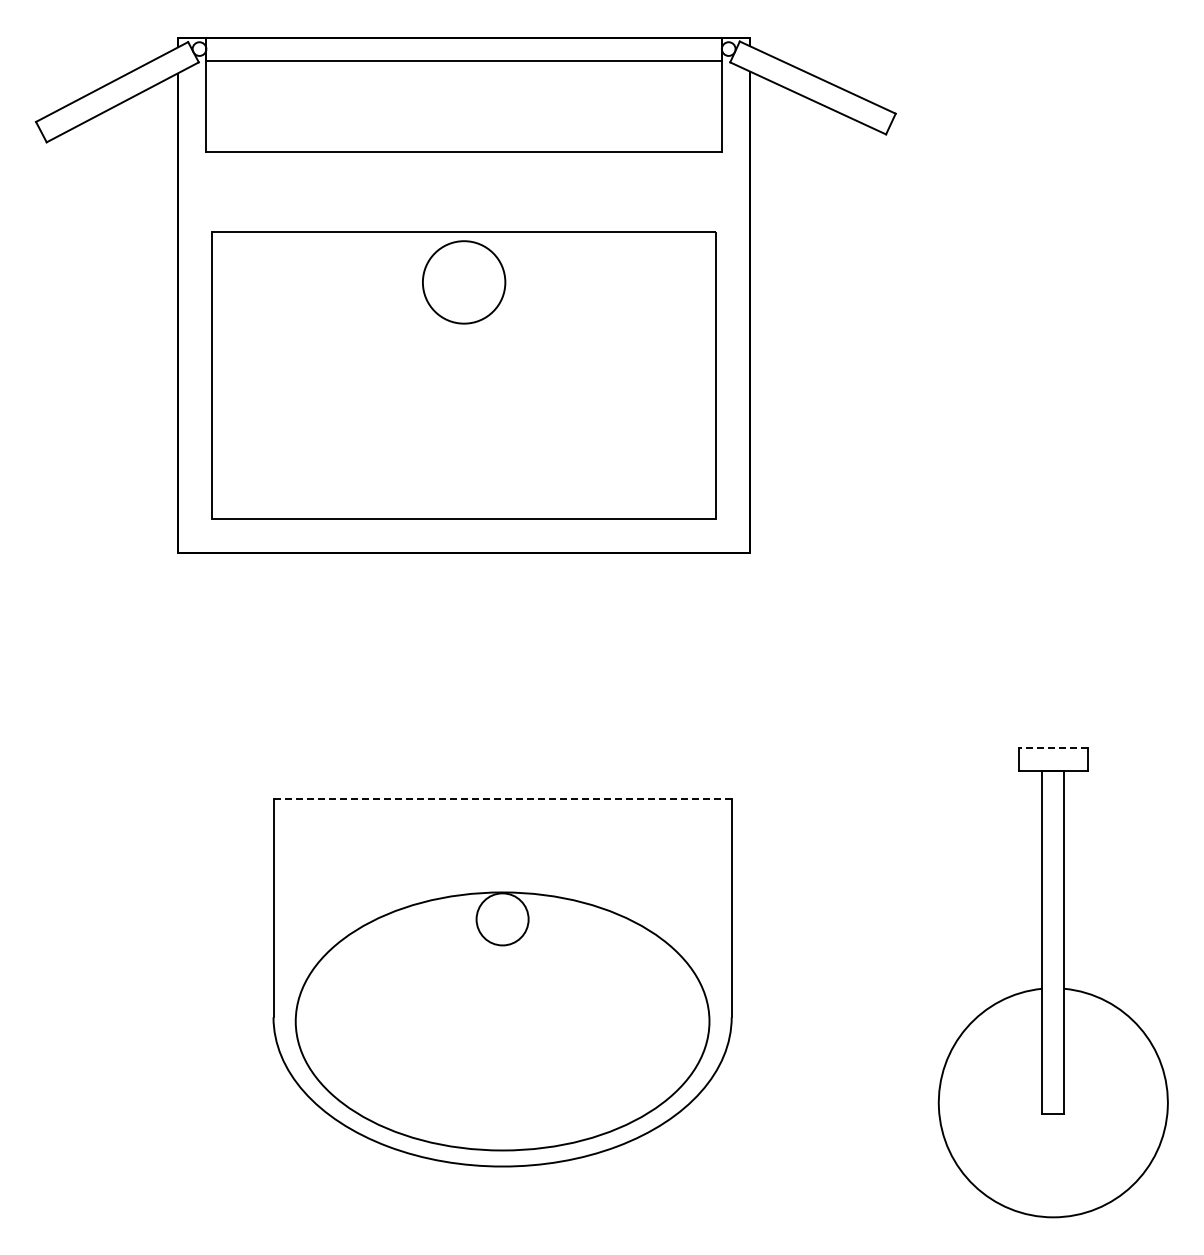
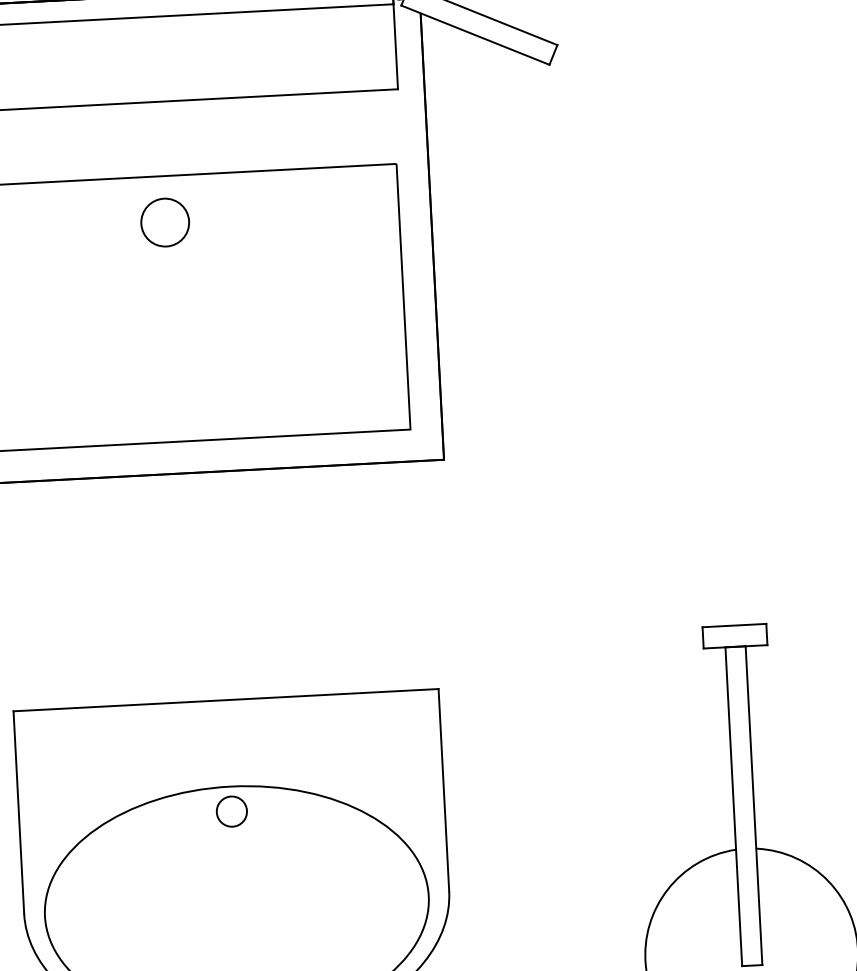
circle: (463, 282) -> (164, 222), size x0.62
line: (1052, 747) -> (733, 625), dashed -> solid
line: (503, 799) -> (226, 700), dashed -> solid
circle: (502, 919) -> (231, 811), size x0.62

